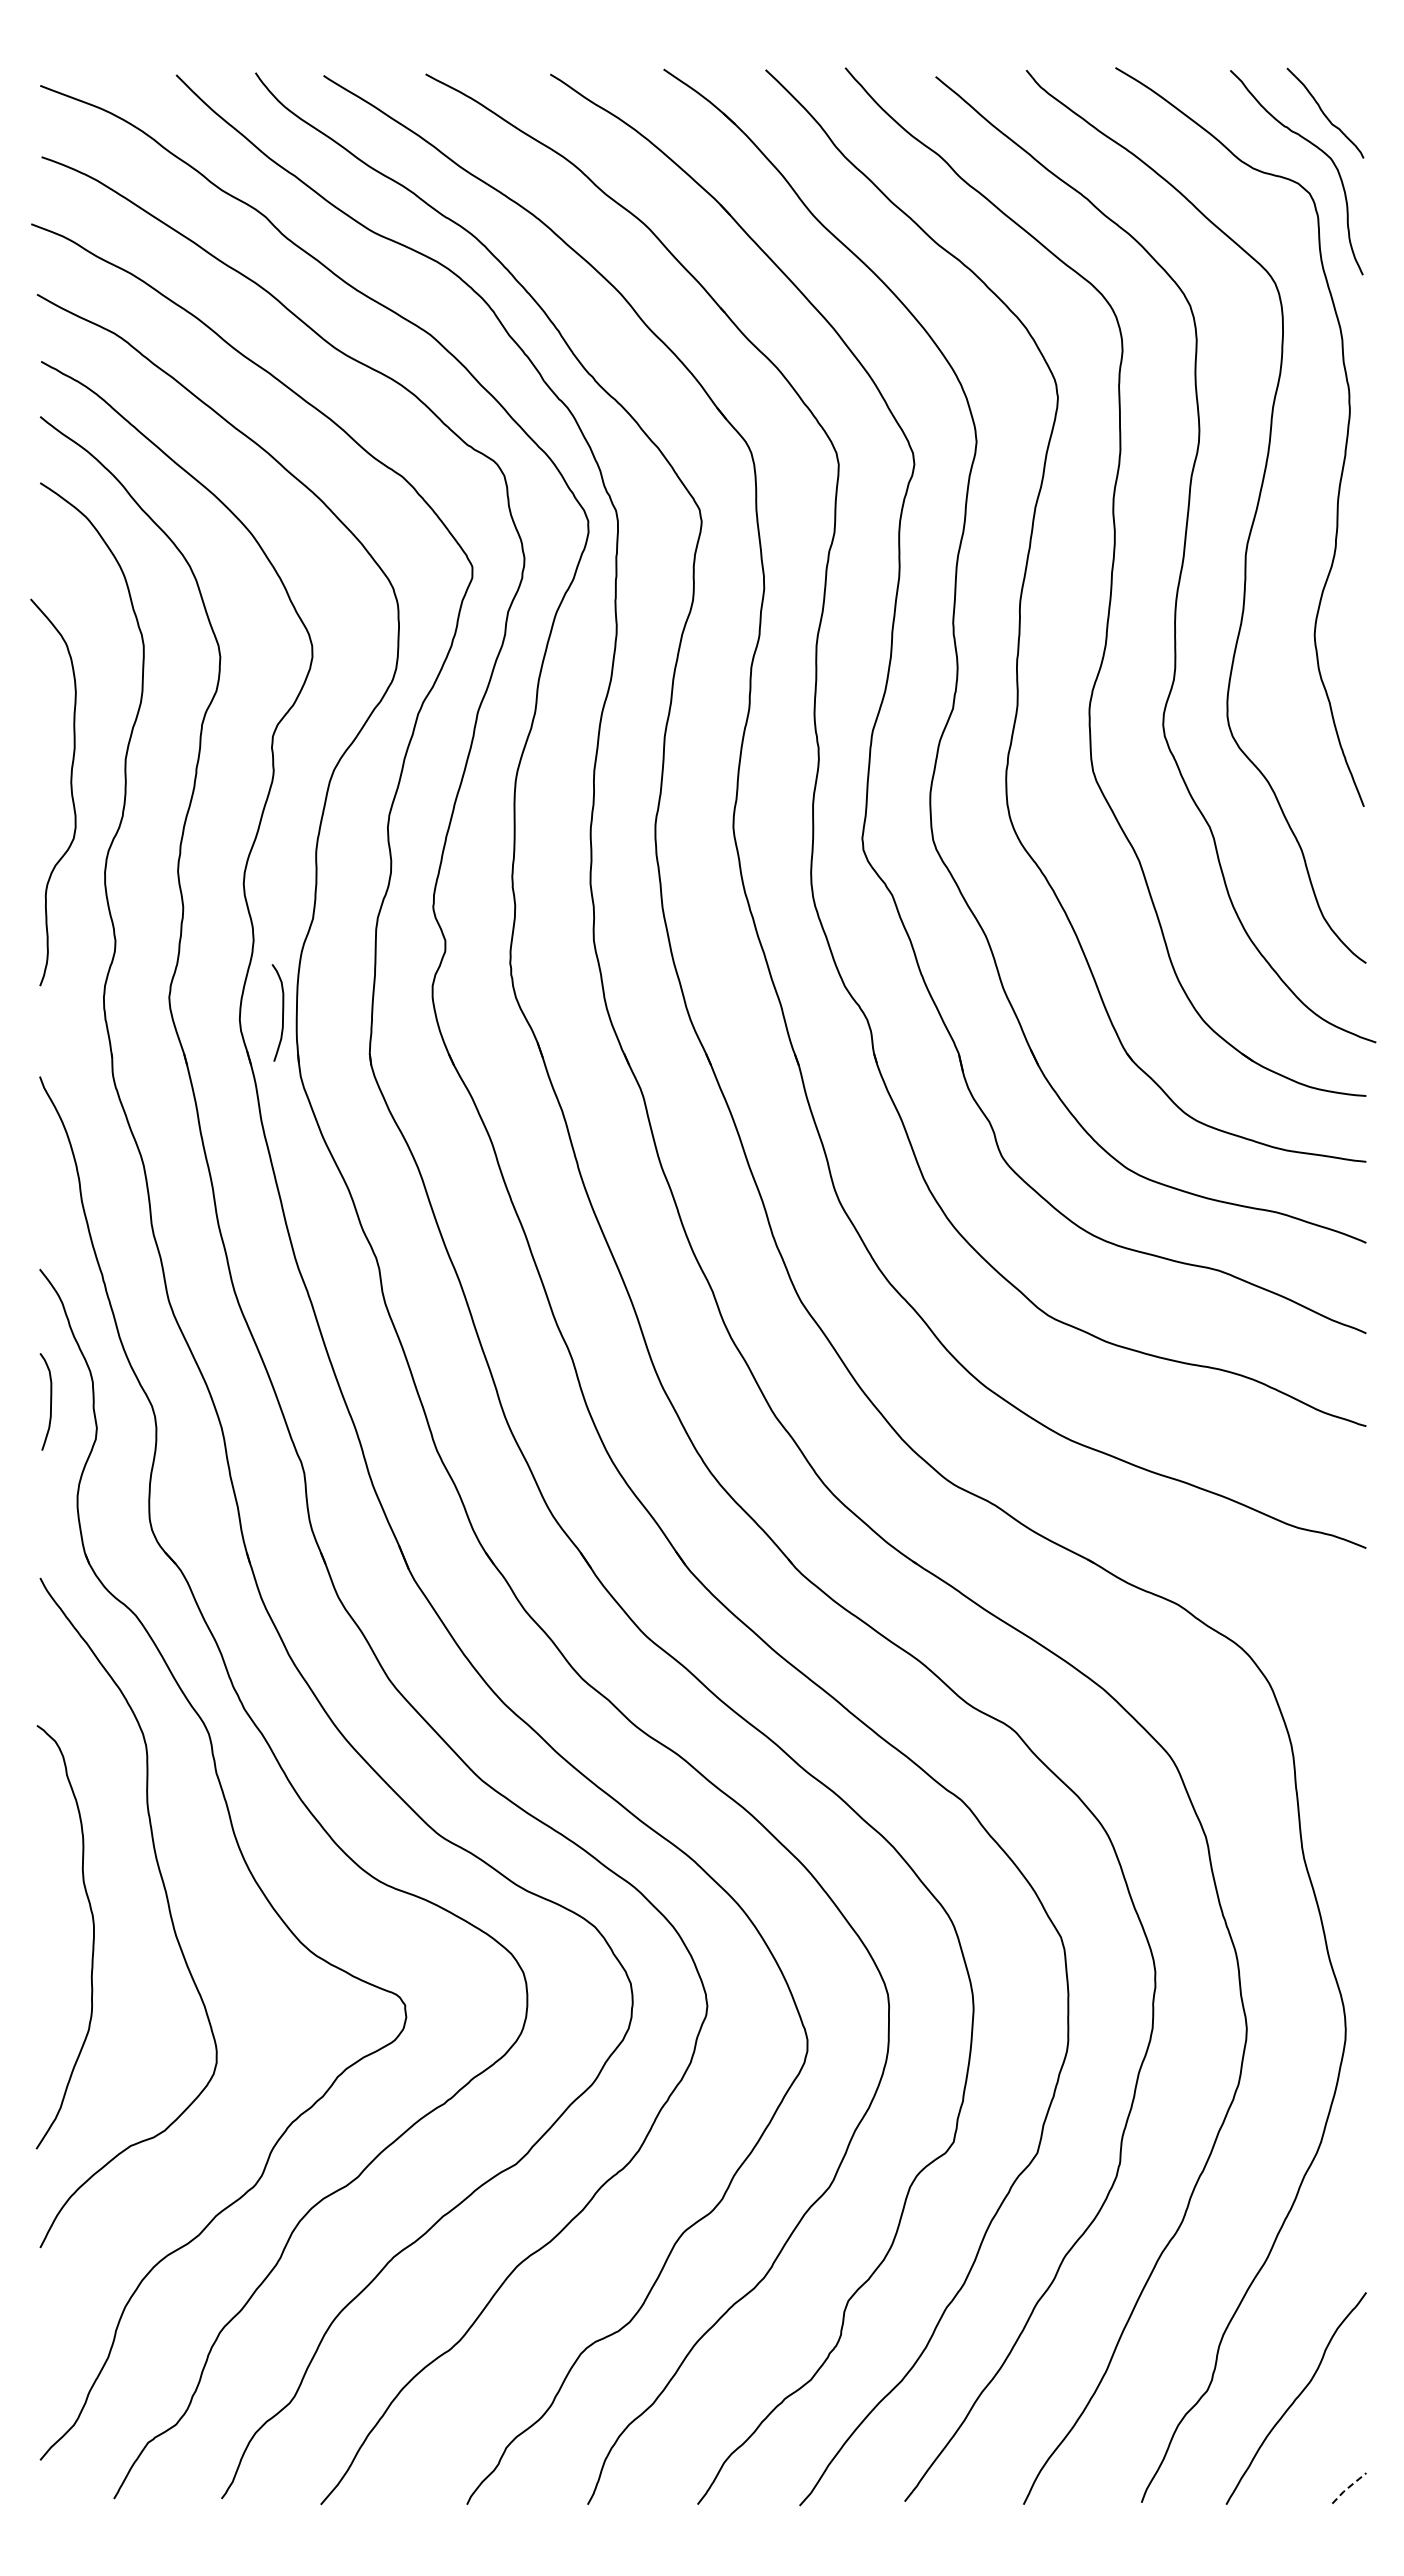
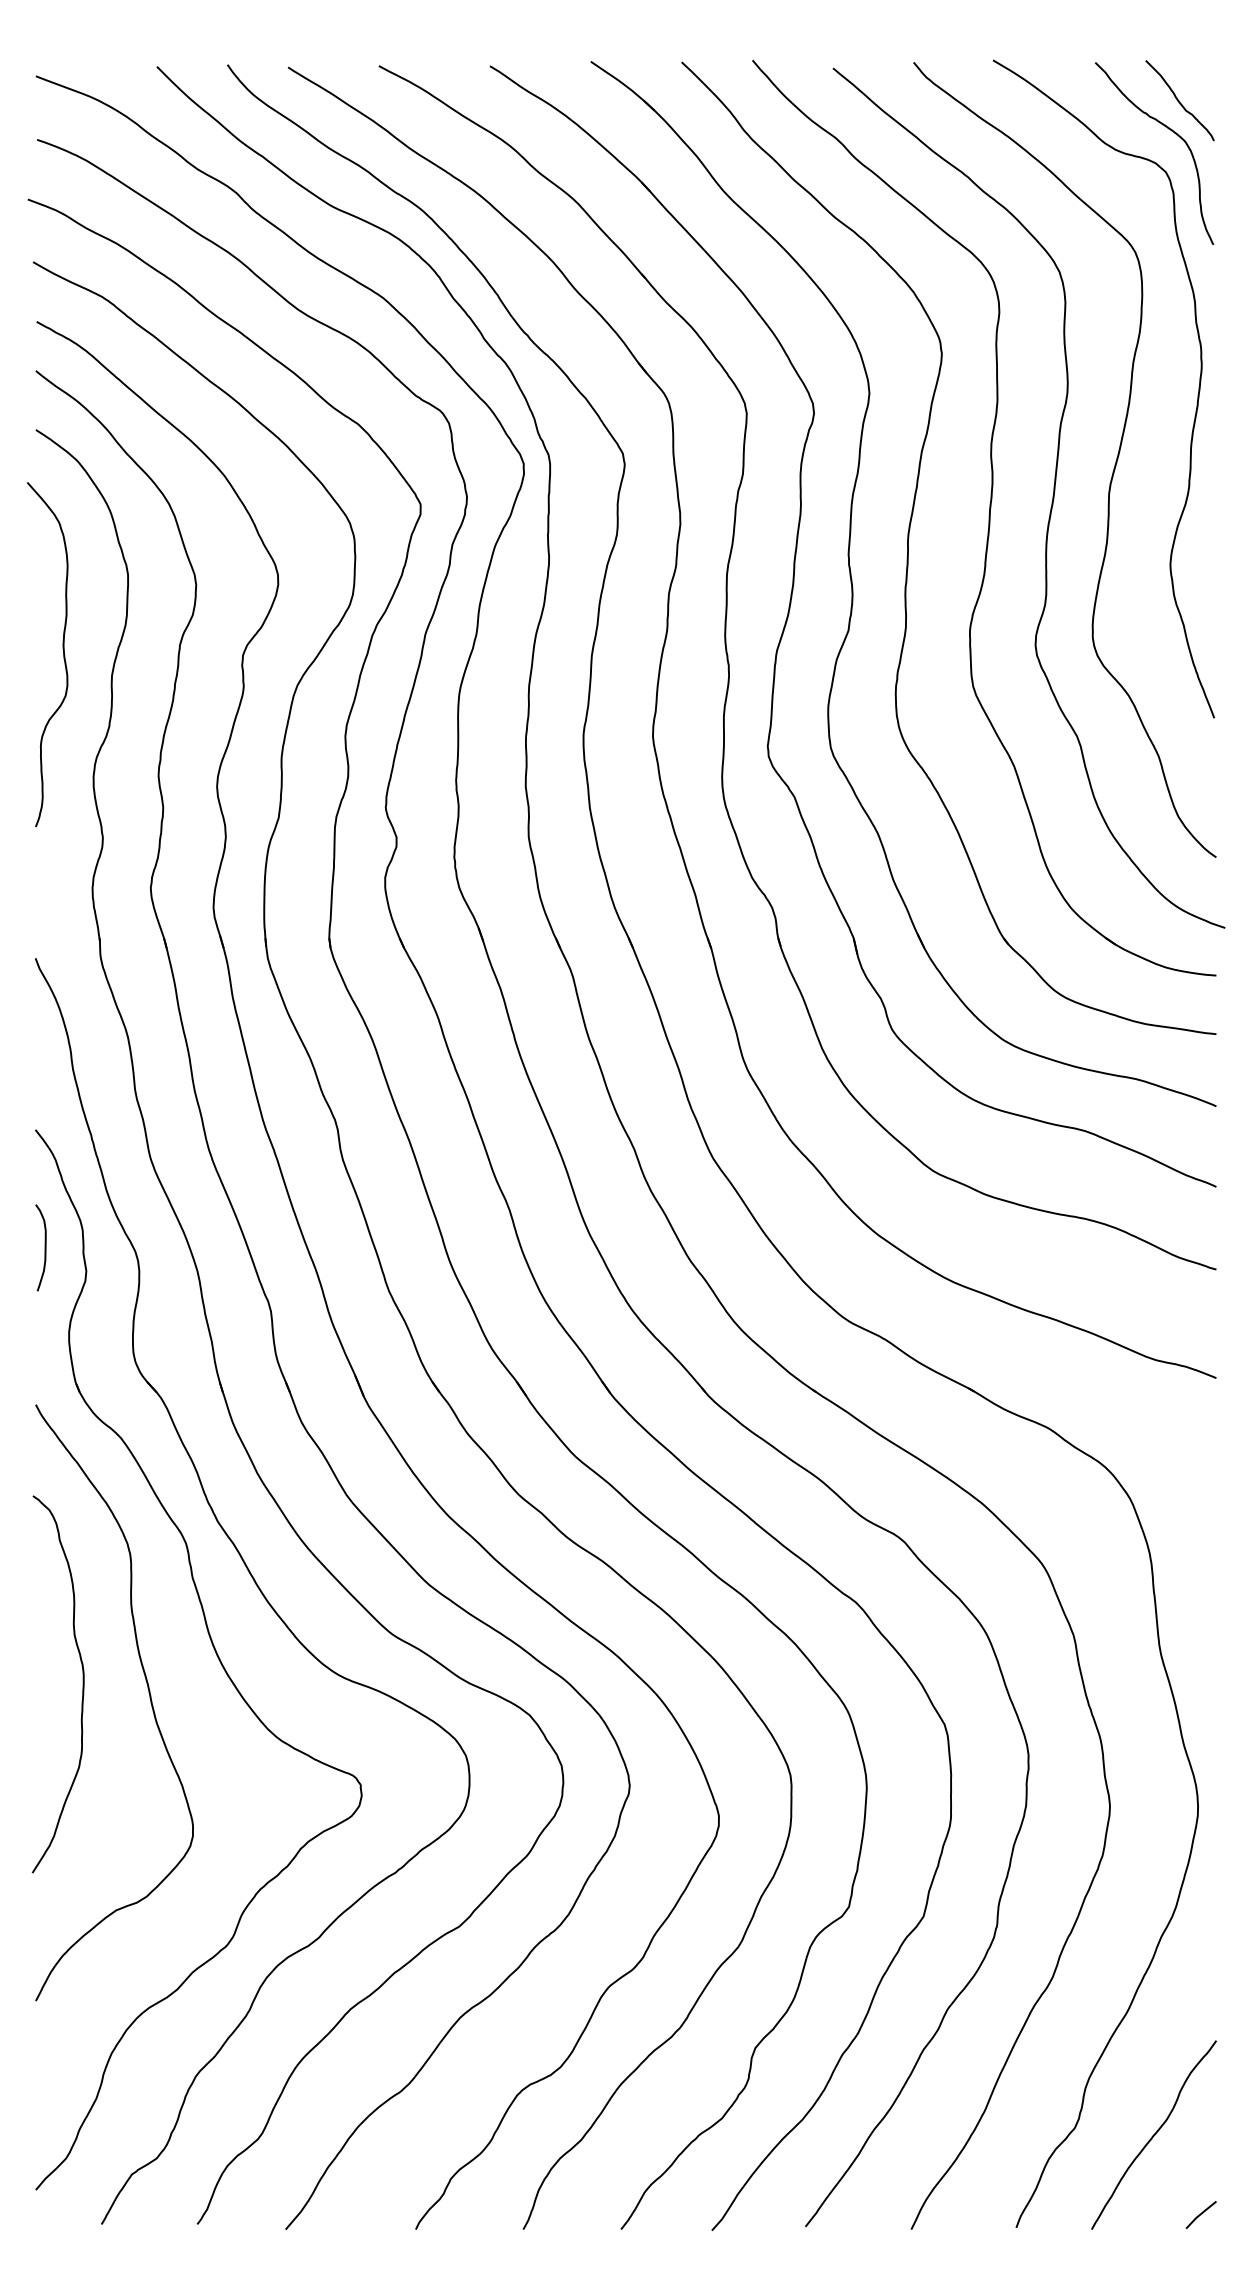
curve: (70, 790) -> (62, 652), moved
curve: (282, 1012) -> (251, 901), removed
curve: (92, 1940) -> (82, 1687), moved
line: (1349, 2487) -> (1201, 2214), dashed -> solid

